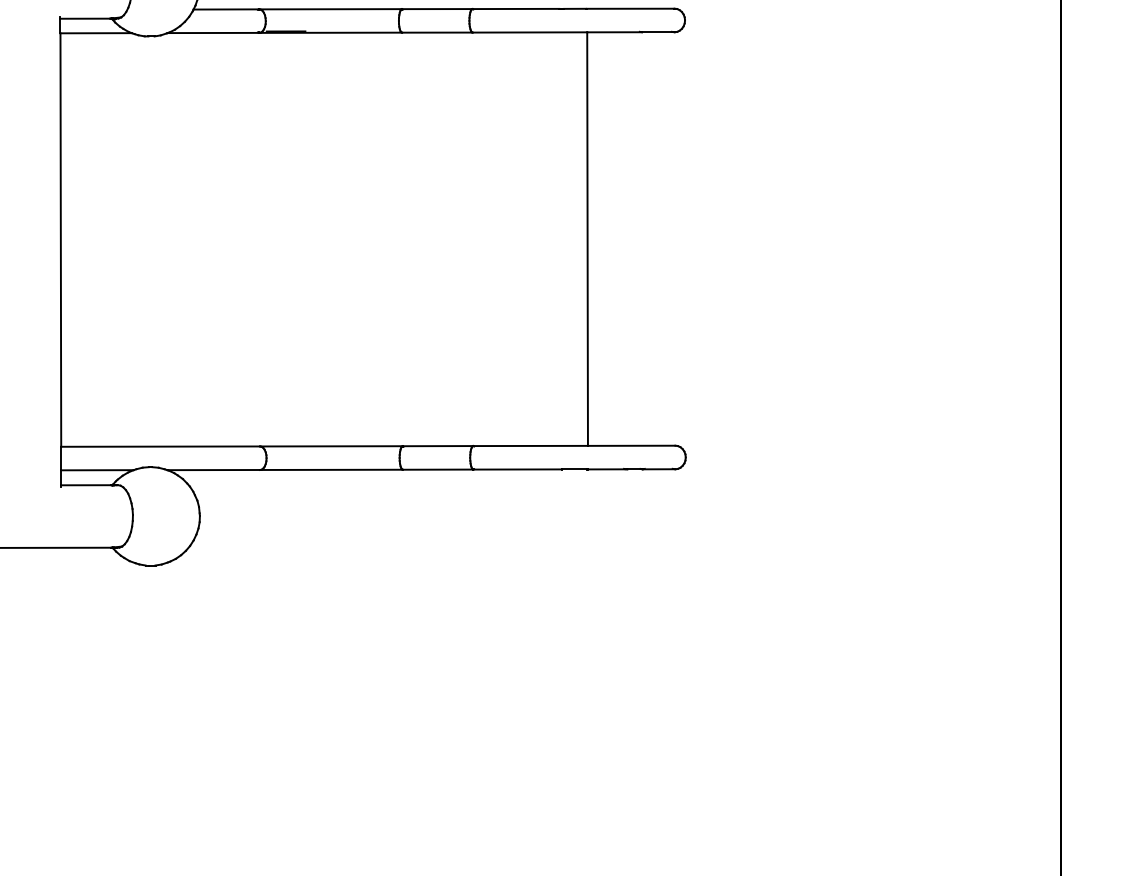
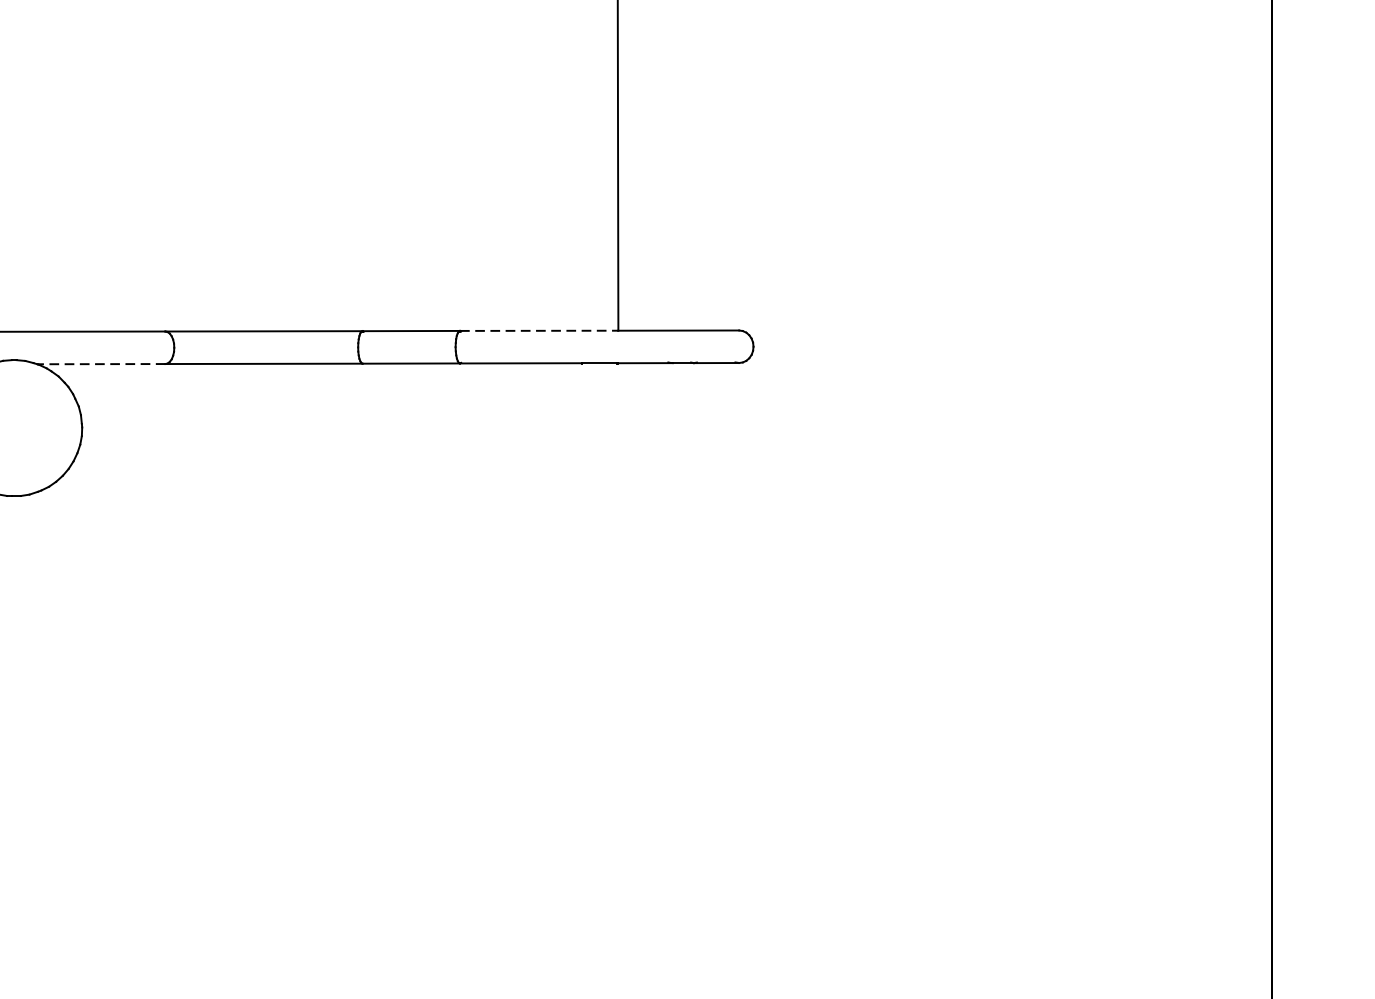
line: (531, 445) -> (540, 330), solid -> dashed
line: (213, 470) -> (100, 364), solid -> dashed

